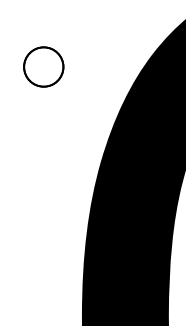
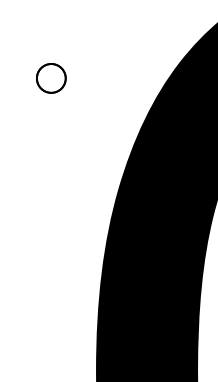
part: (43, 67) -> (51, 78), size x0.62

